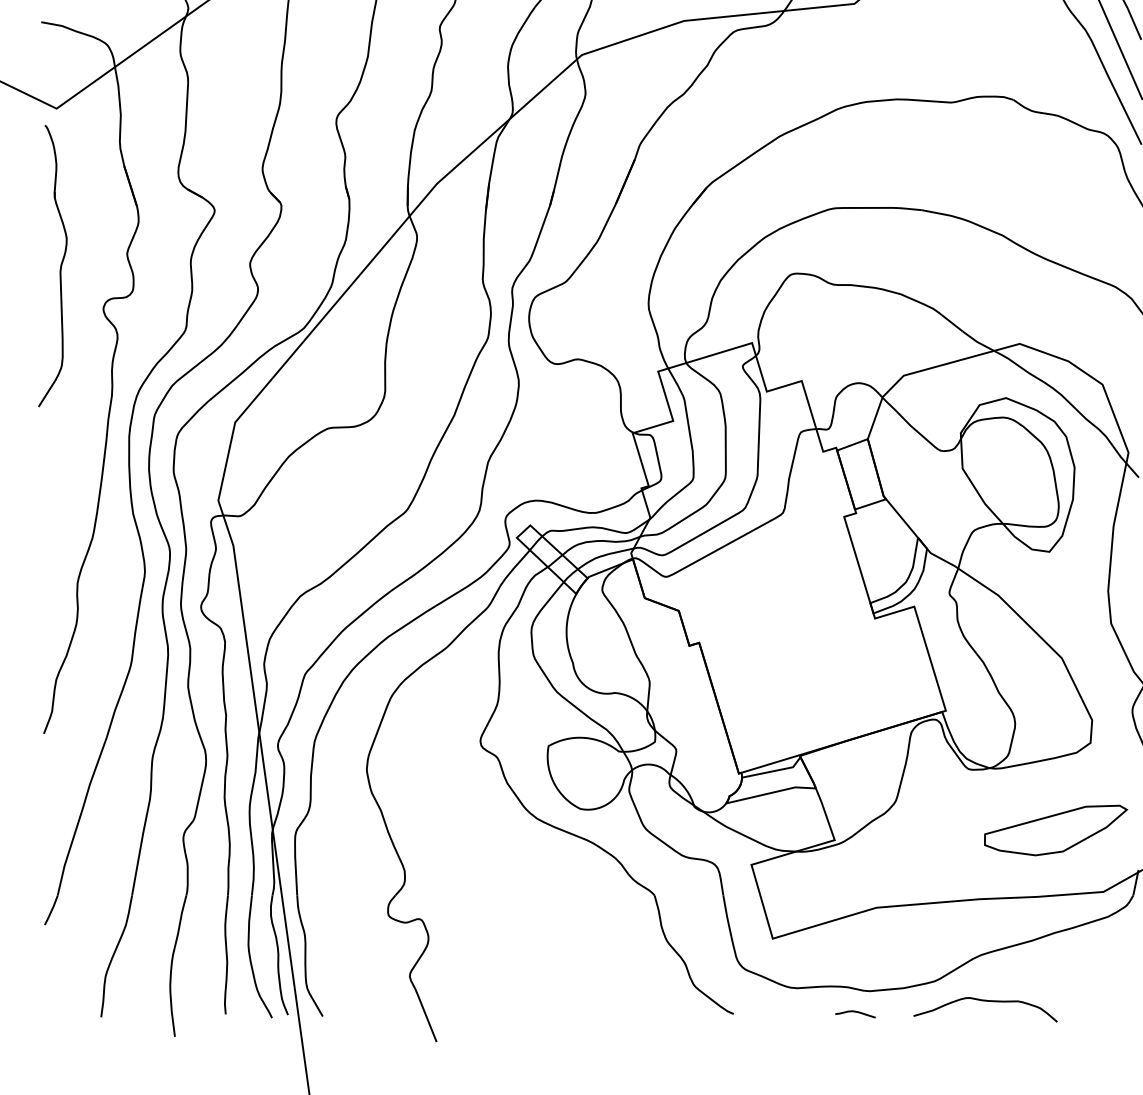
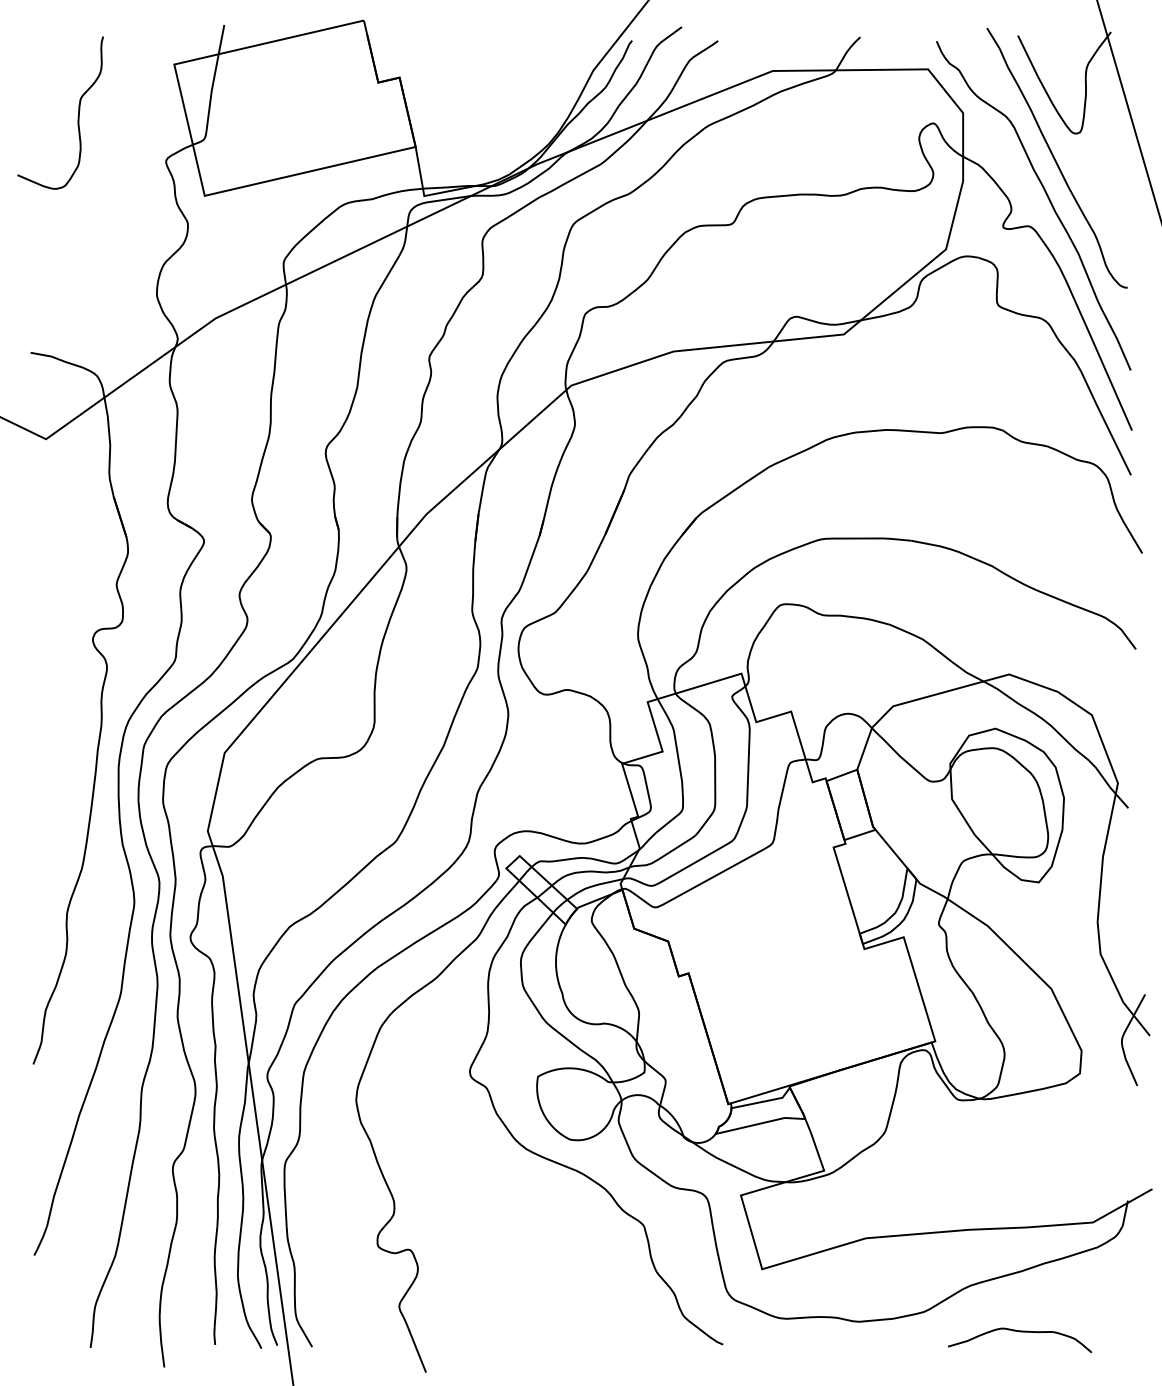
part: (60, 265) -> (49, 596), removed
part: (1056, 829) -> (1045, 1160), removed
curve: (986, 1001) -> (1020, 1332), moved
curve: (855, 1012) -> (844, 1343), removed

